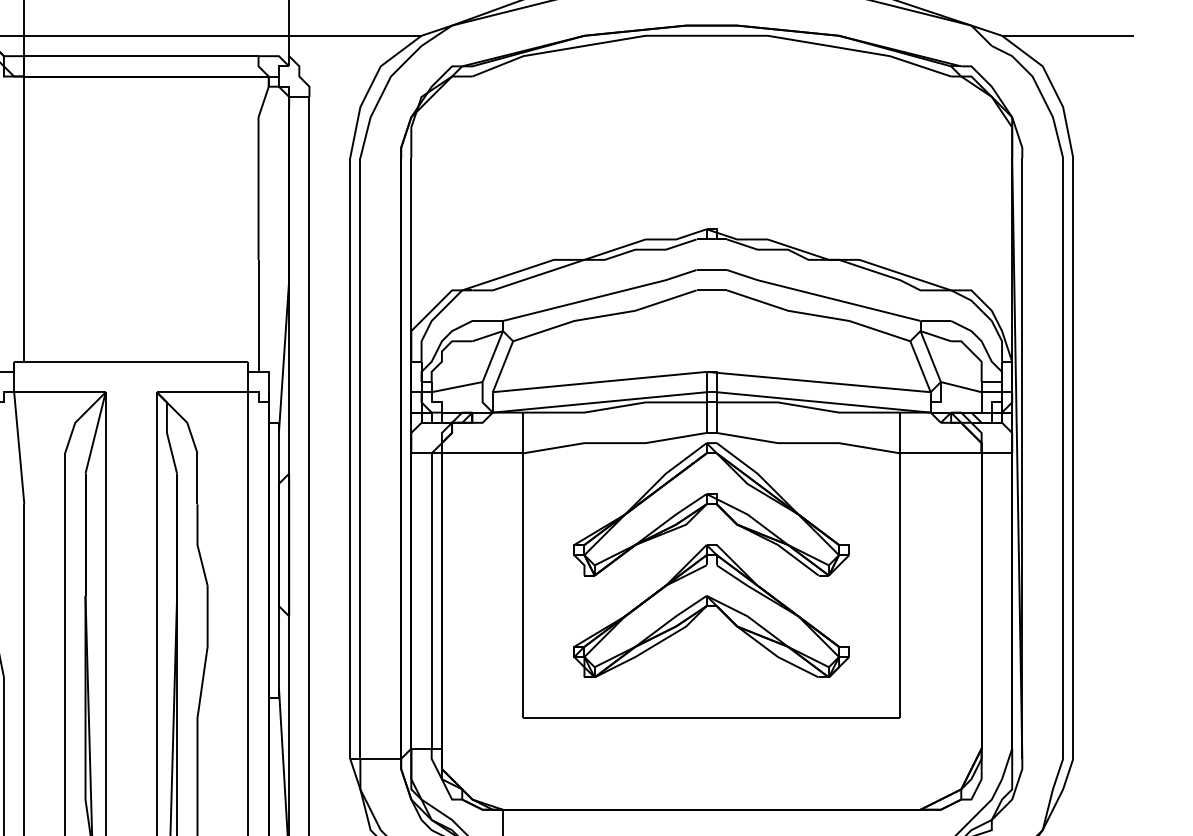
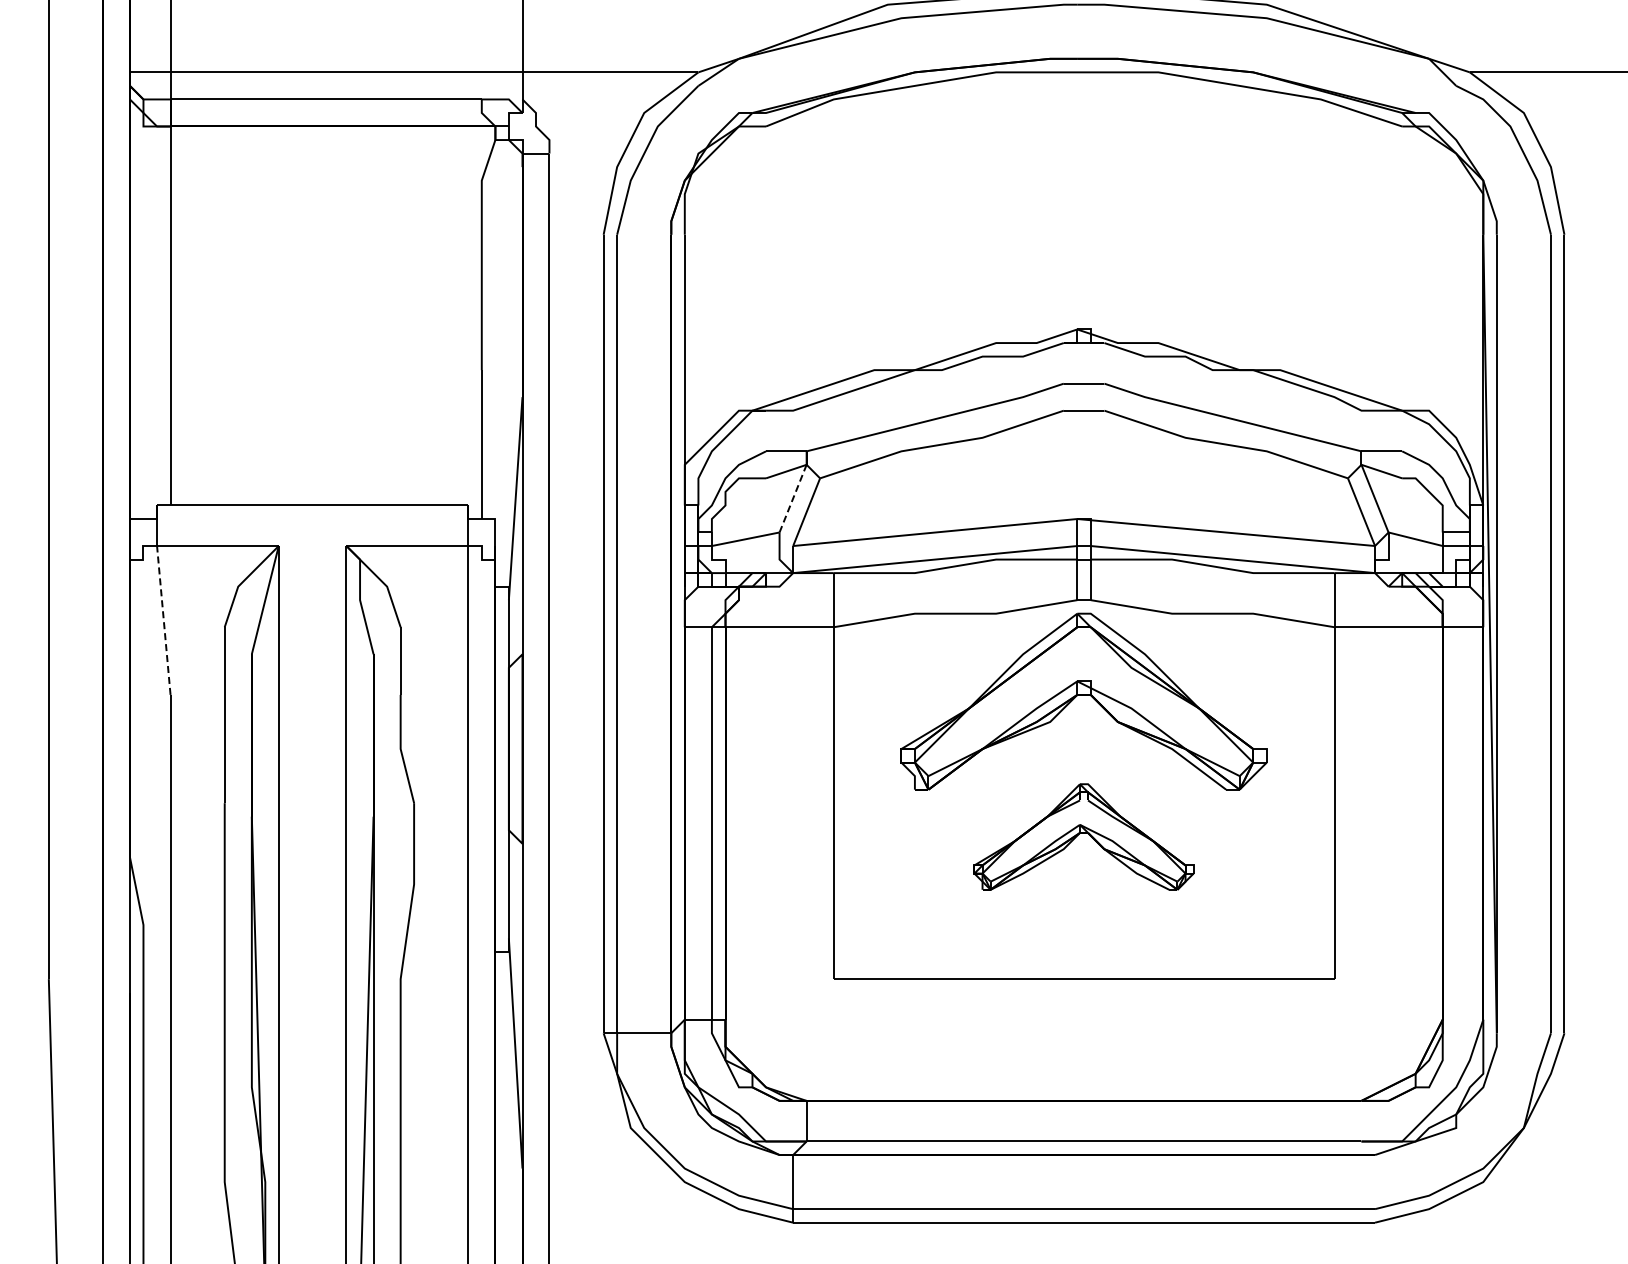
line: (492, 357) -> (792, 499), solid -> dashed
line: (19, 448) -> (163, 620), solid -> dashed
part: (711, 610) -> (1083, 836), size x0.6

